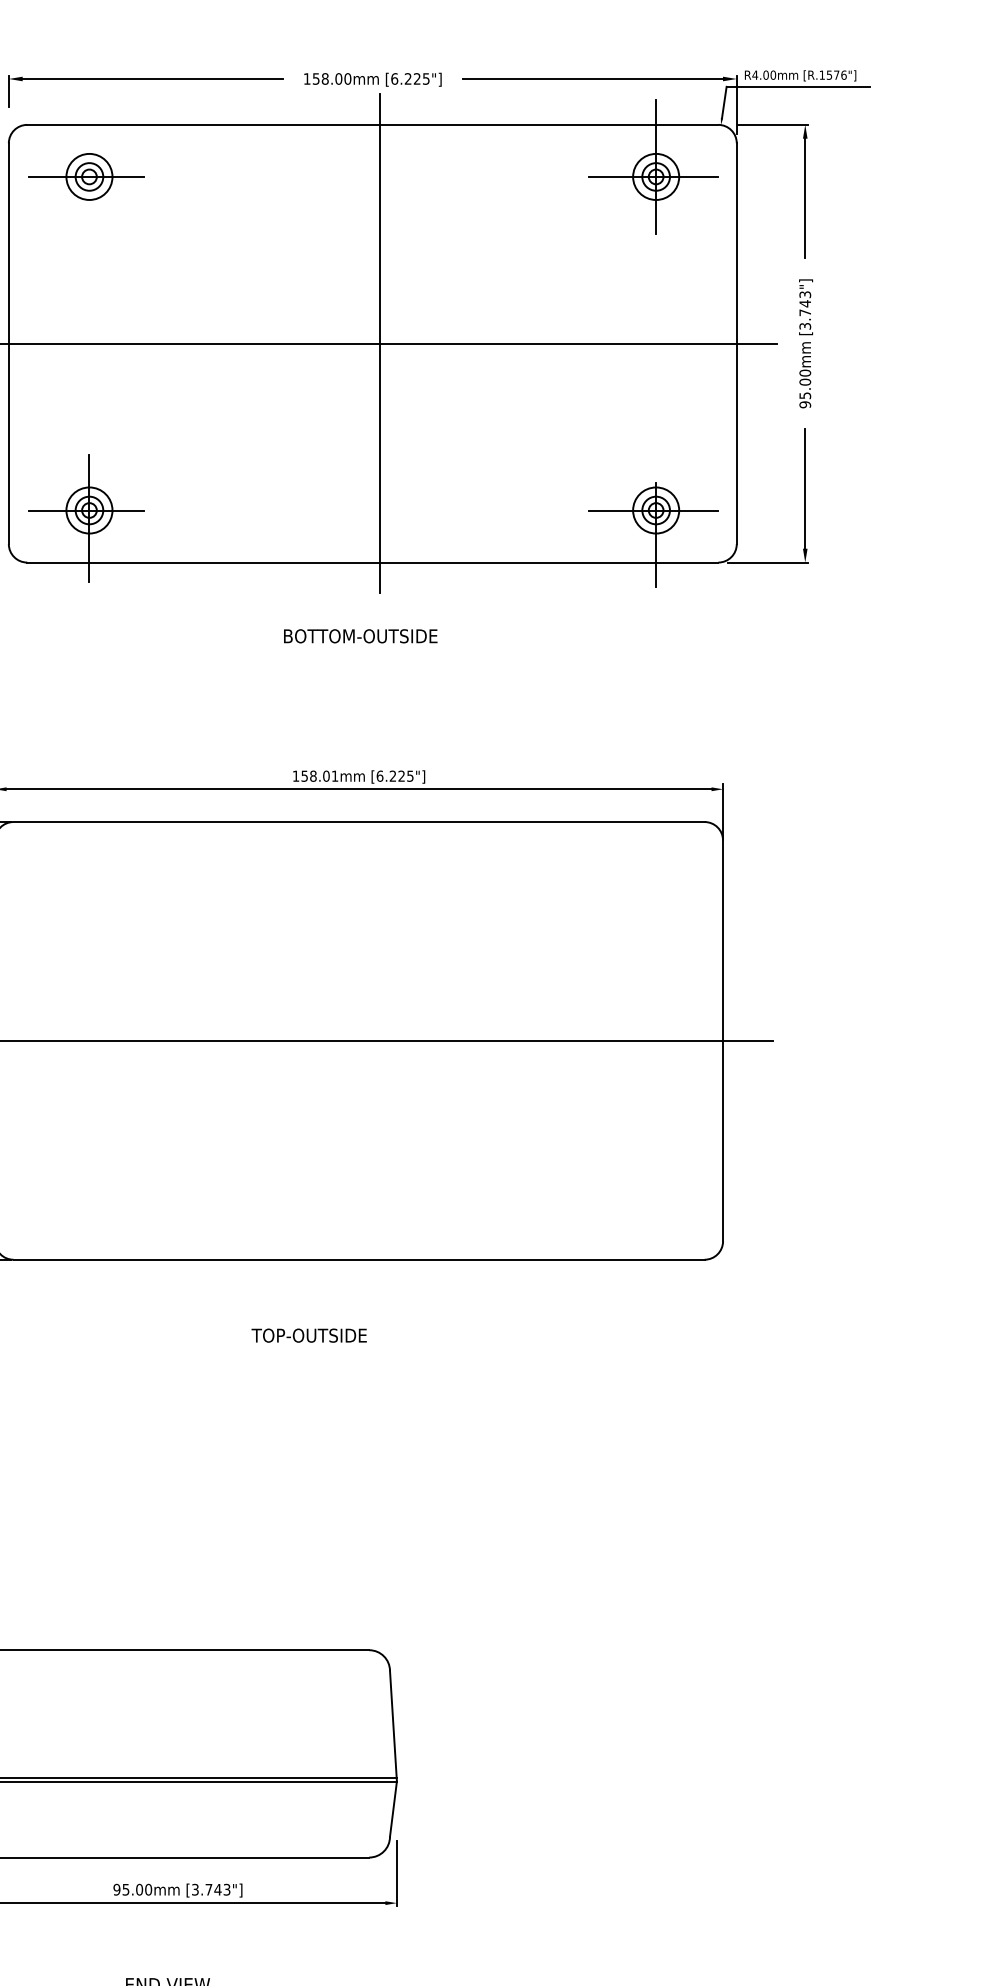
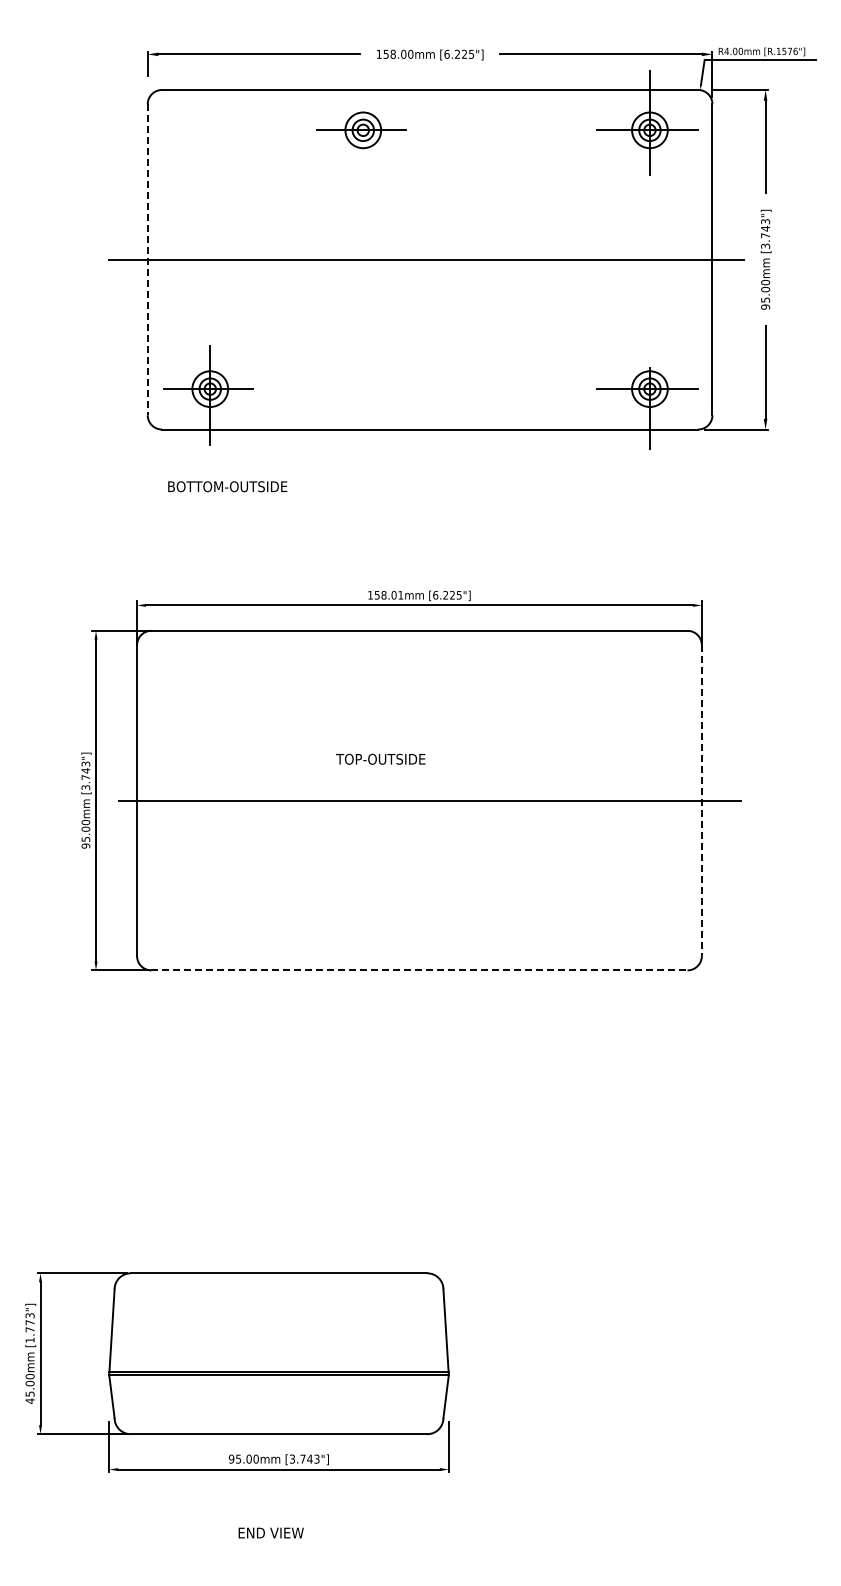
part: (87, 177) -> (361, 130), moved
line: (379, 343) -> (435, 259), removed
line: (8, 344) -> (147, 260), solid -> dashed
text: (360, 635) -> (227, 486), moved
line: (722, 1042) -> (701, 801), solid -> dashed
line: (359, 1259) -> (419, 970), solid -> dashed
text: (308, 1334) -> (380, 758), moved

